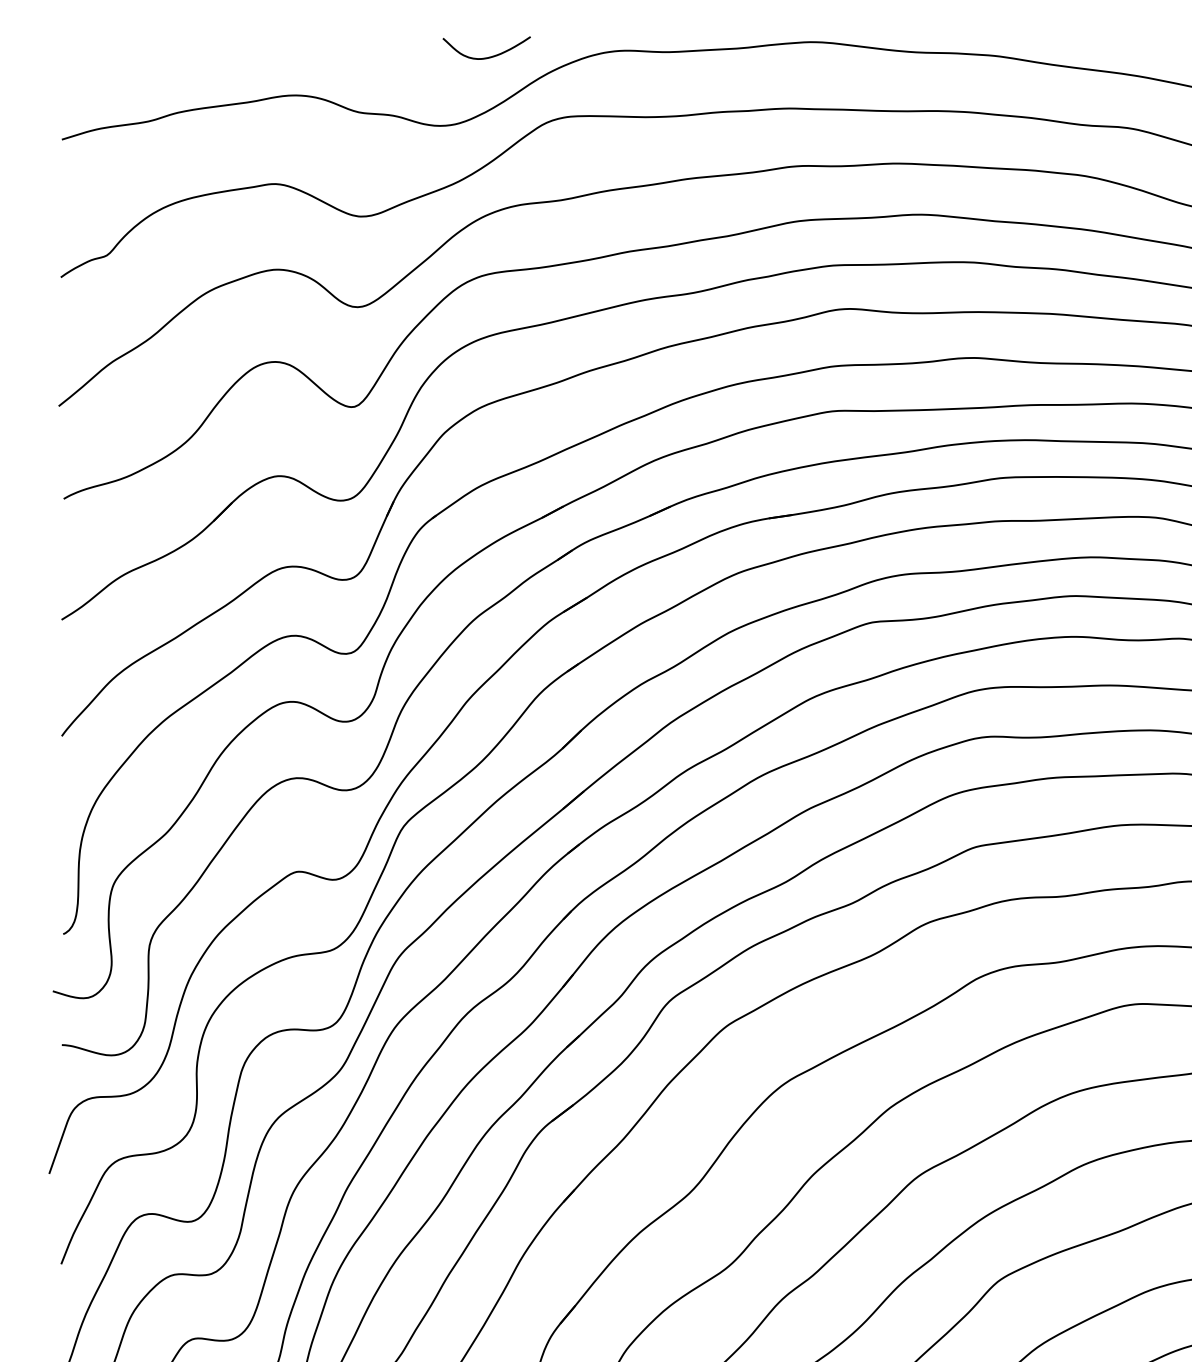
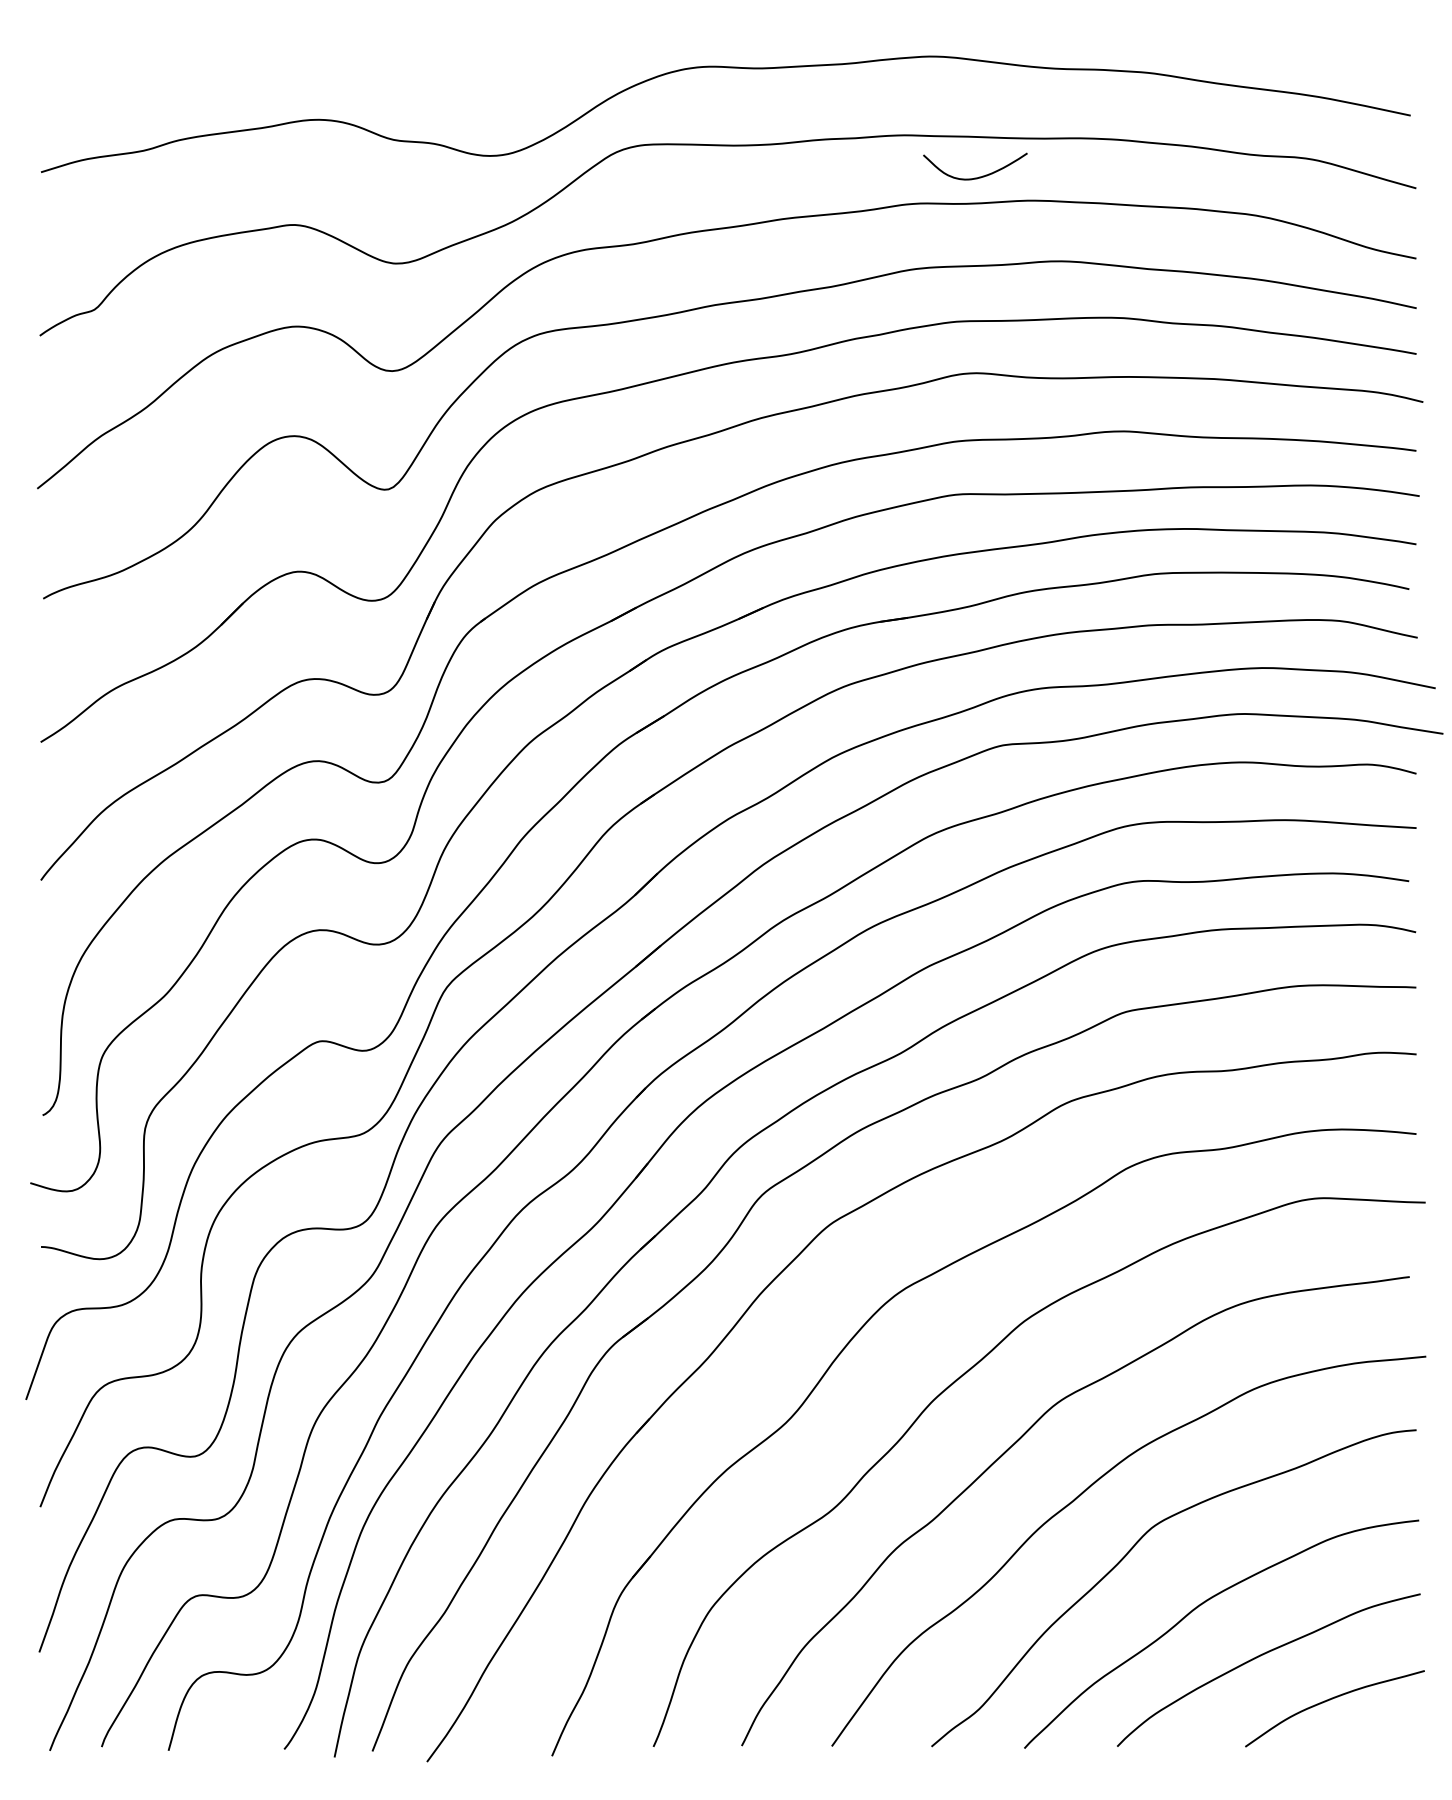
curve: (490, 56) -> (979, 176), moved

